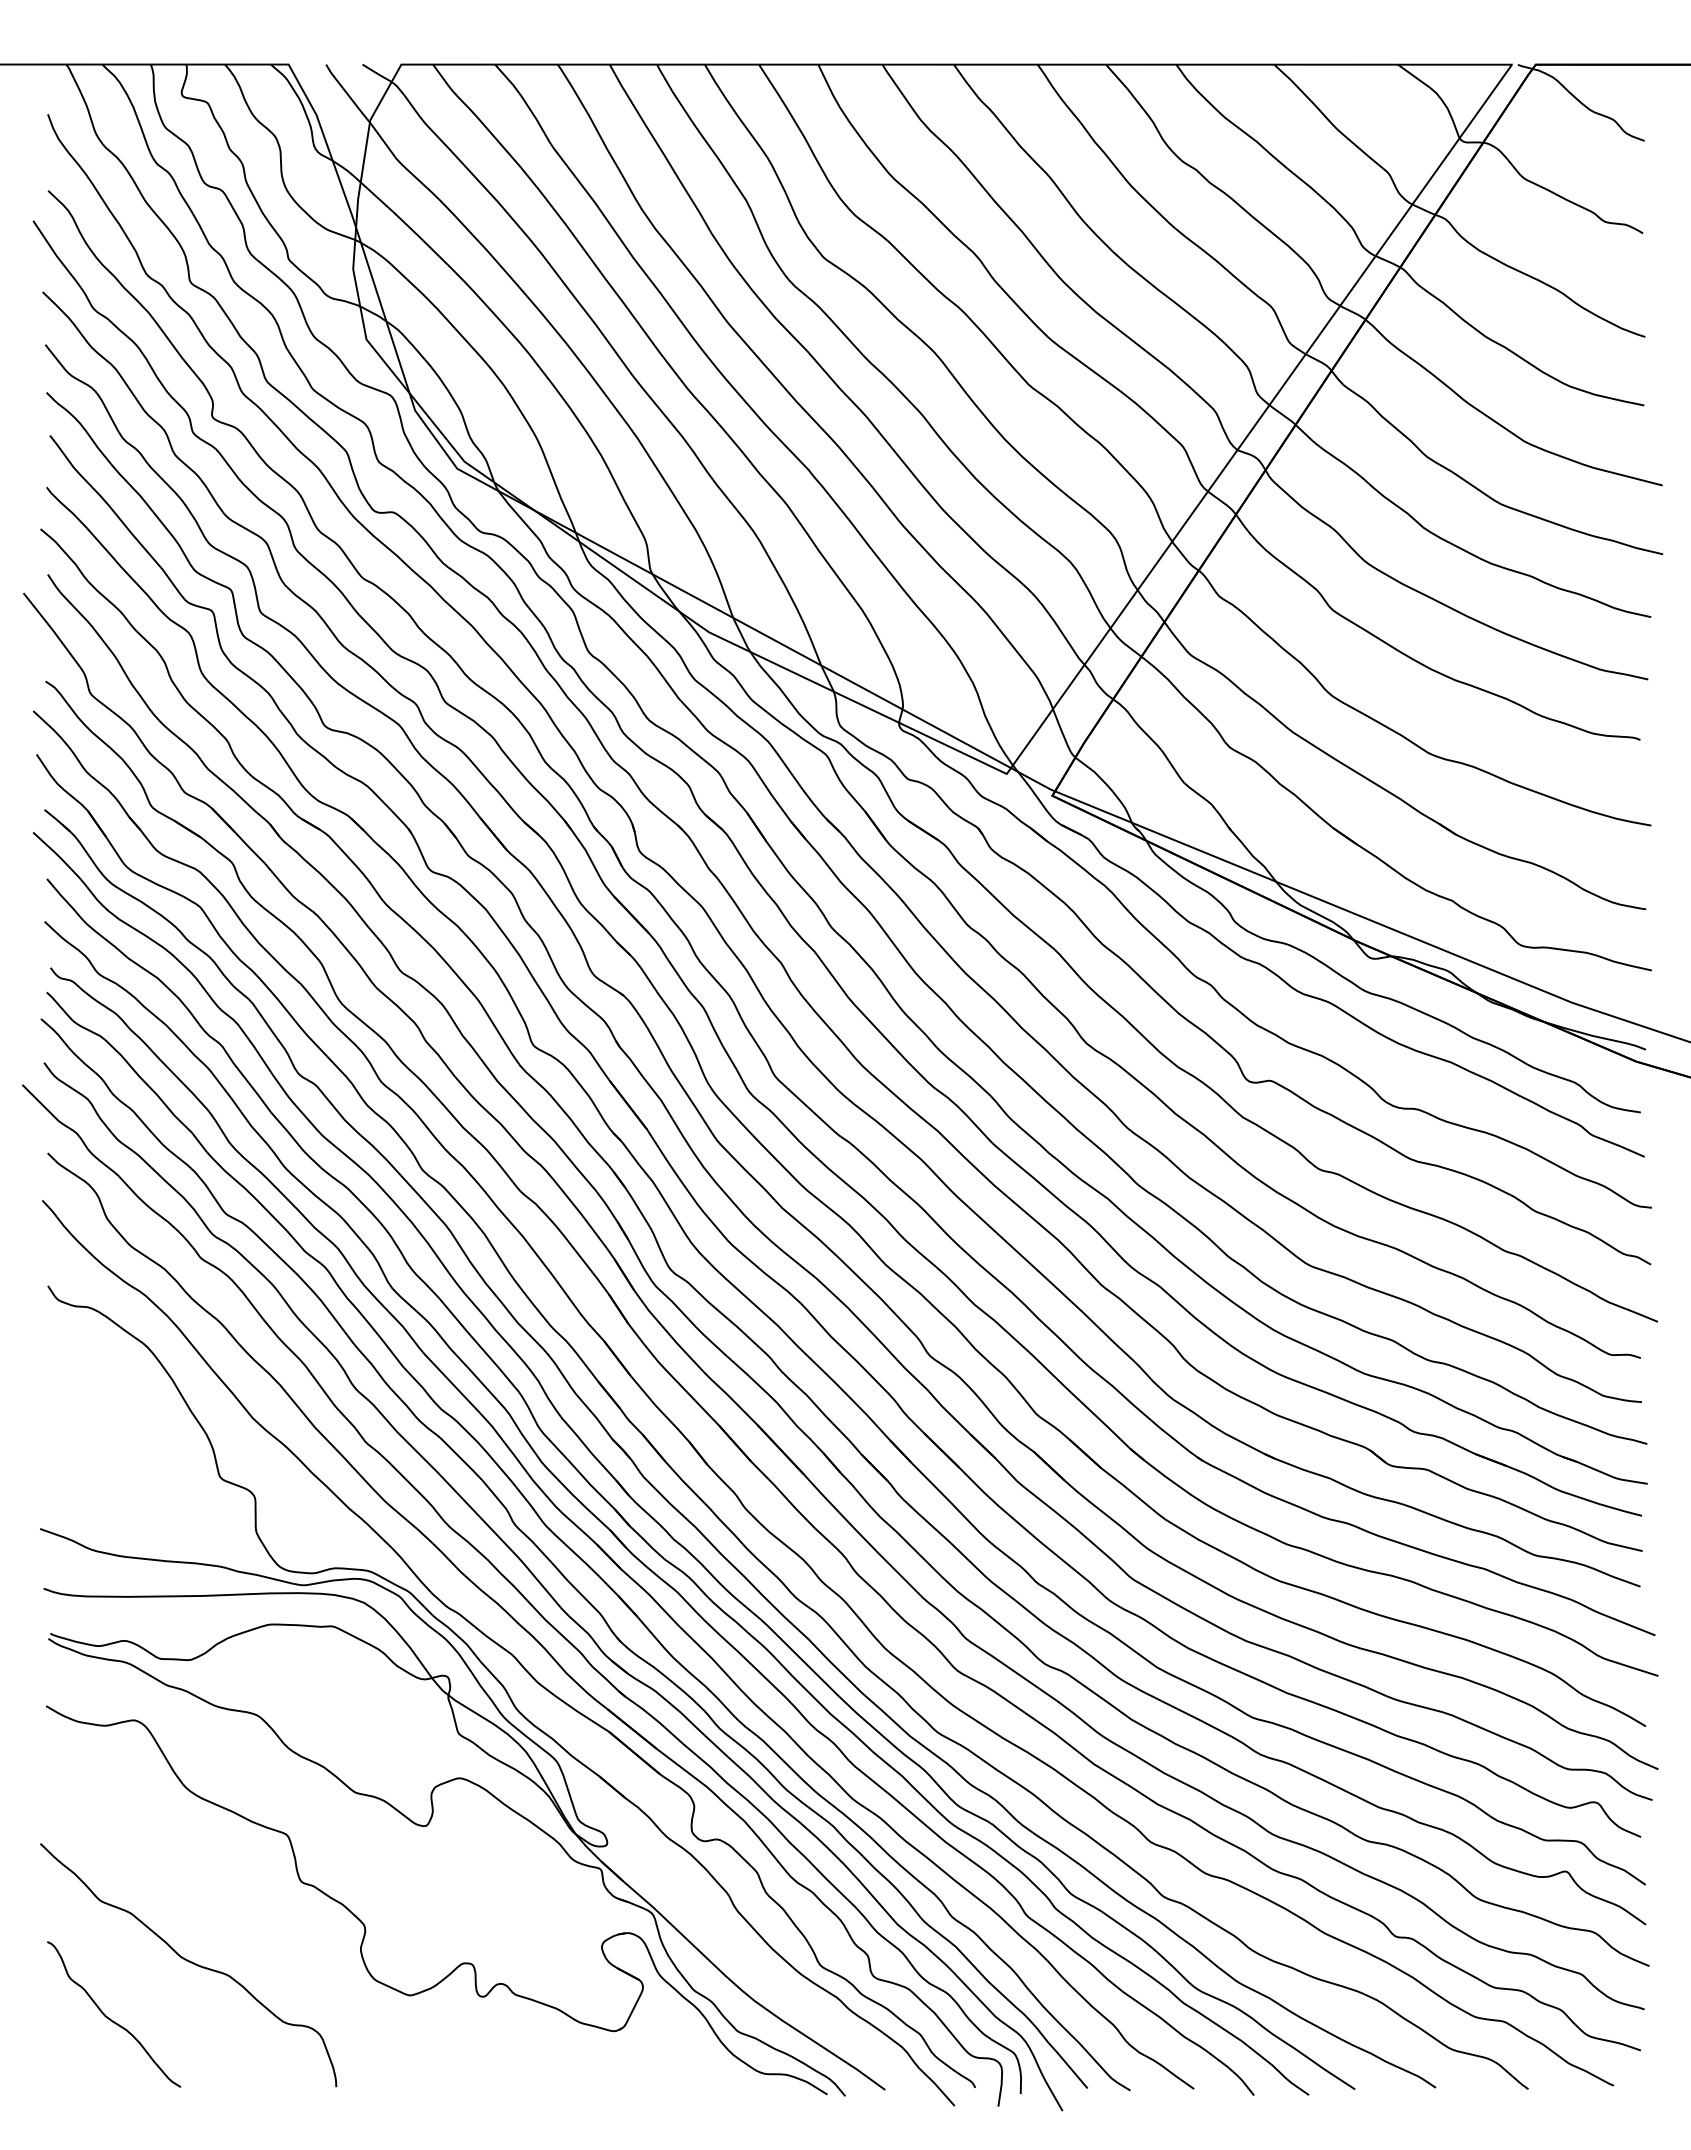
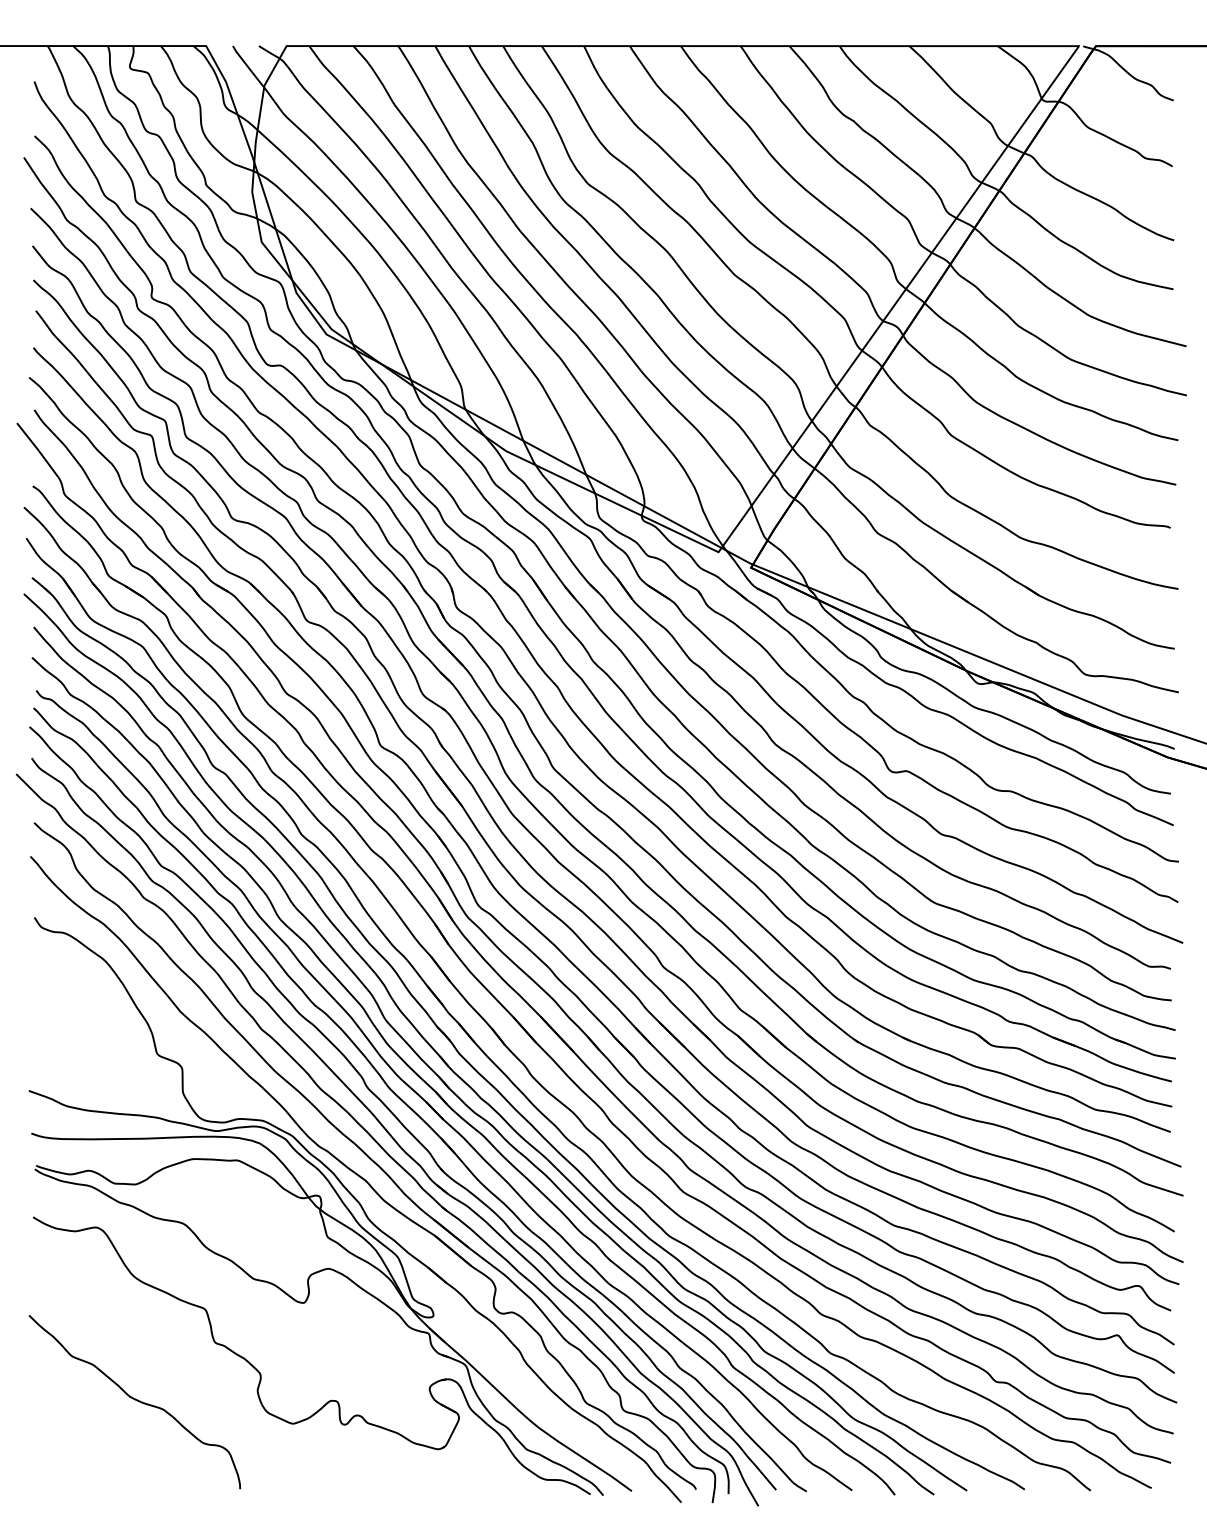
curve: (110, 2018) -> (79, 1440), removed

